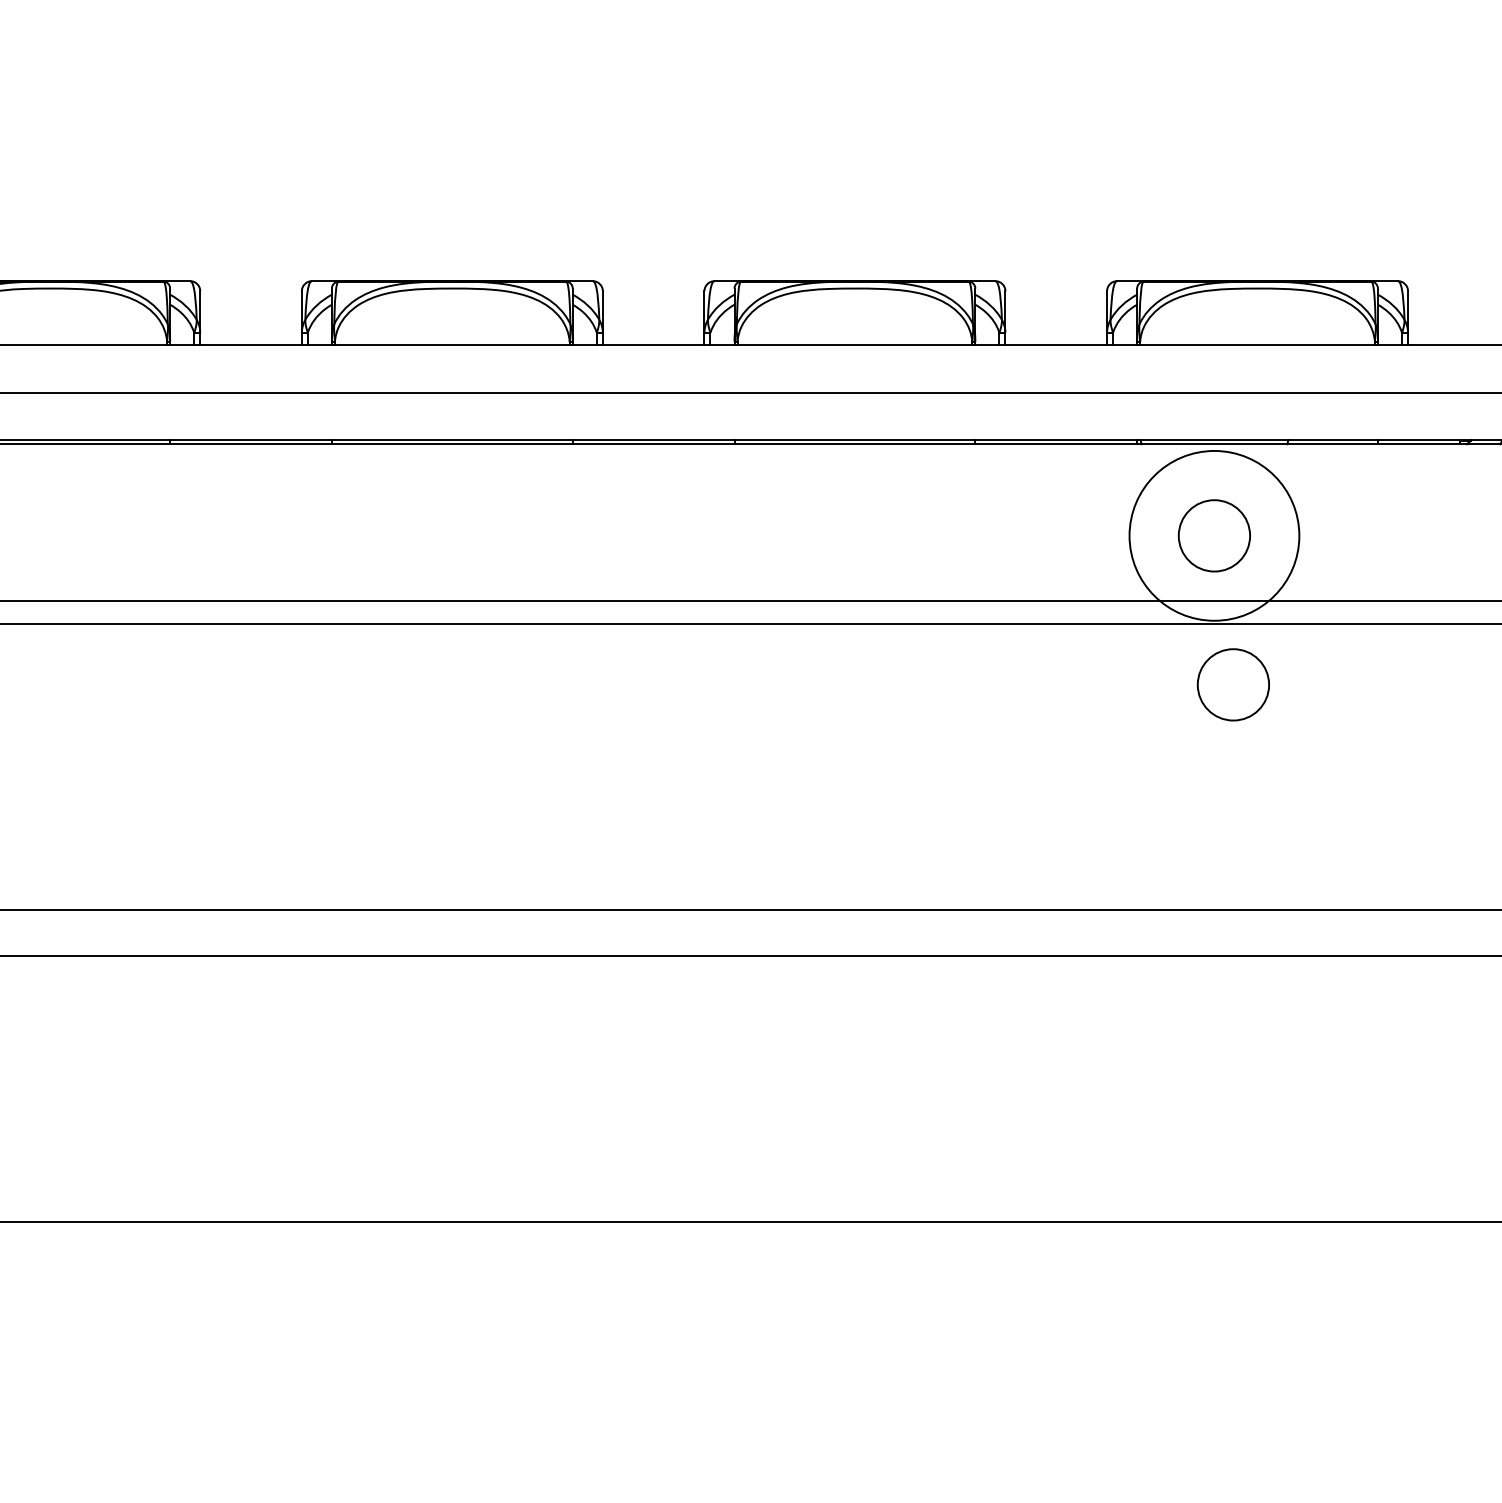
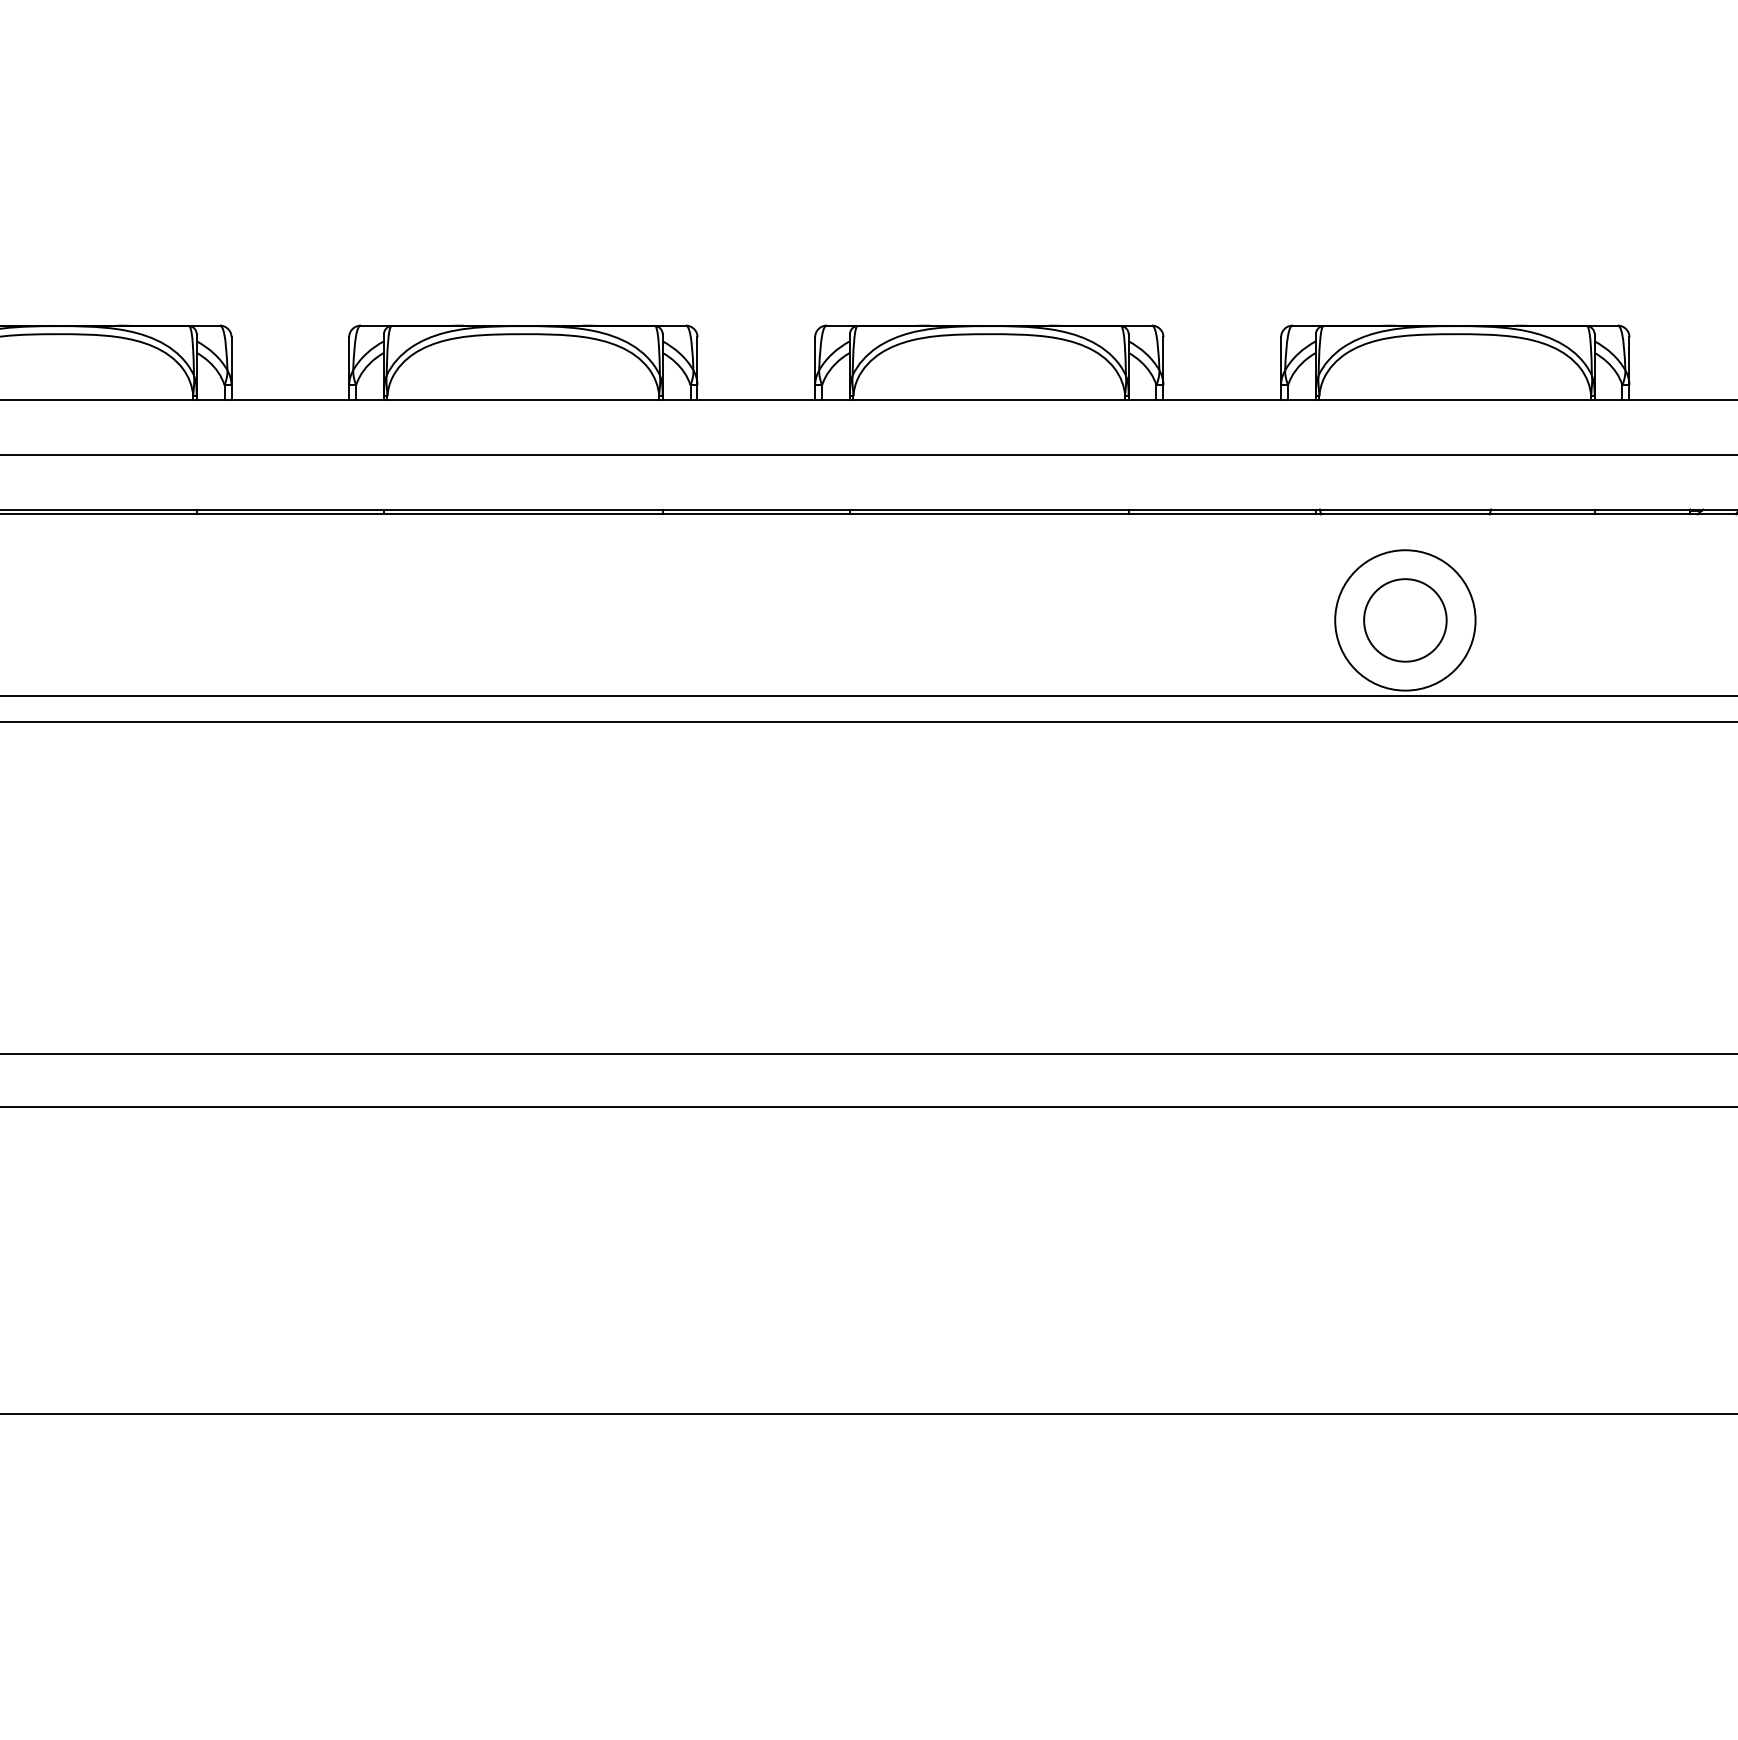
circle: (1214, 535) -> (1405, 620), size x0.71
circle: (1232, 684) -> (1426, 792), removed

